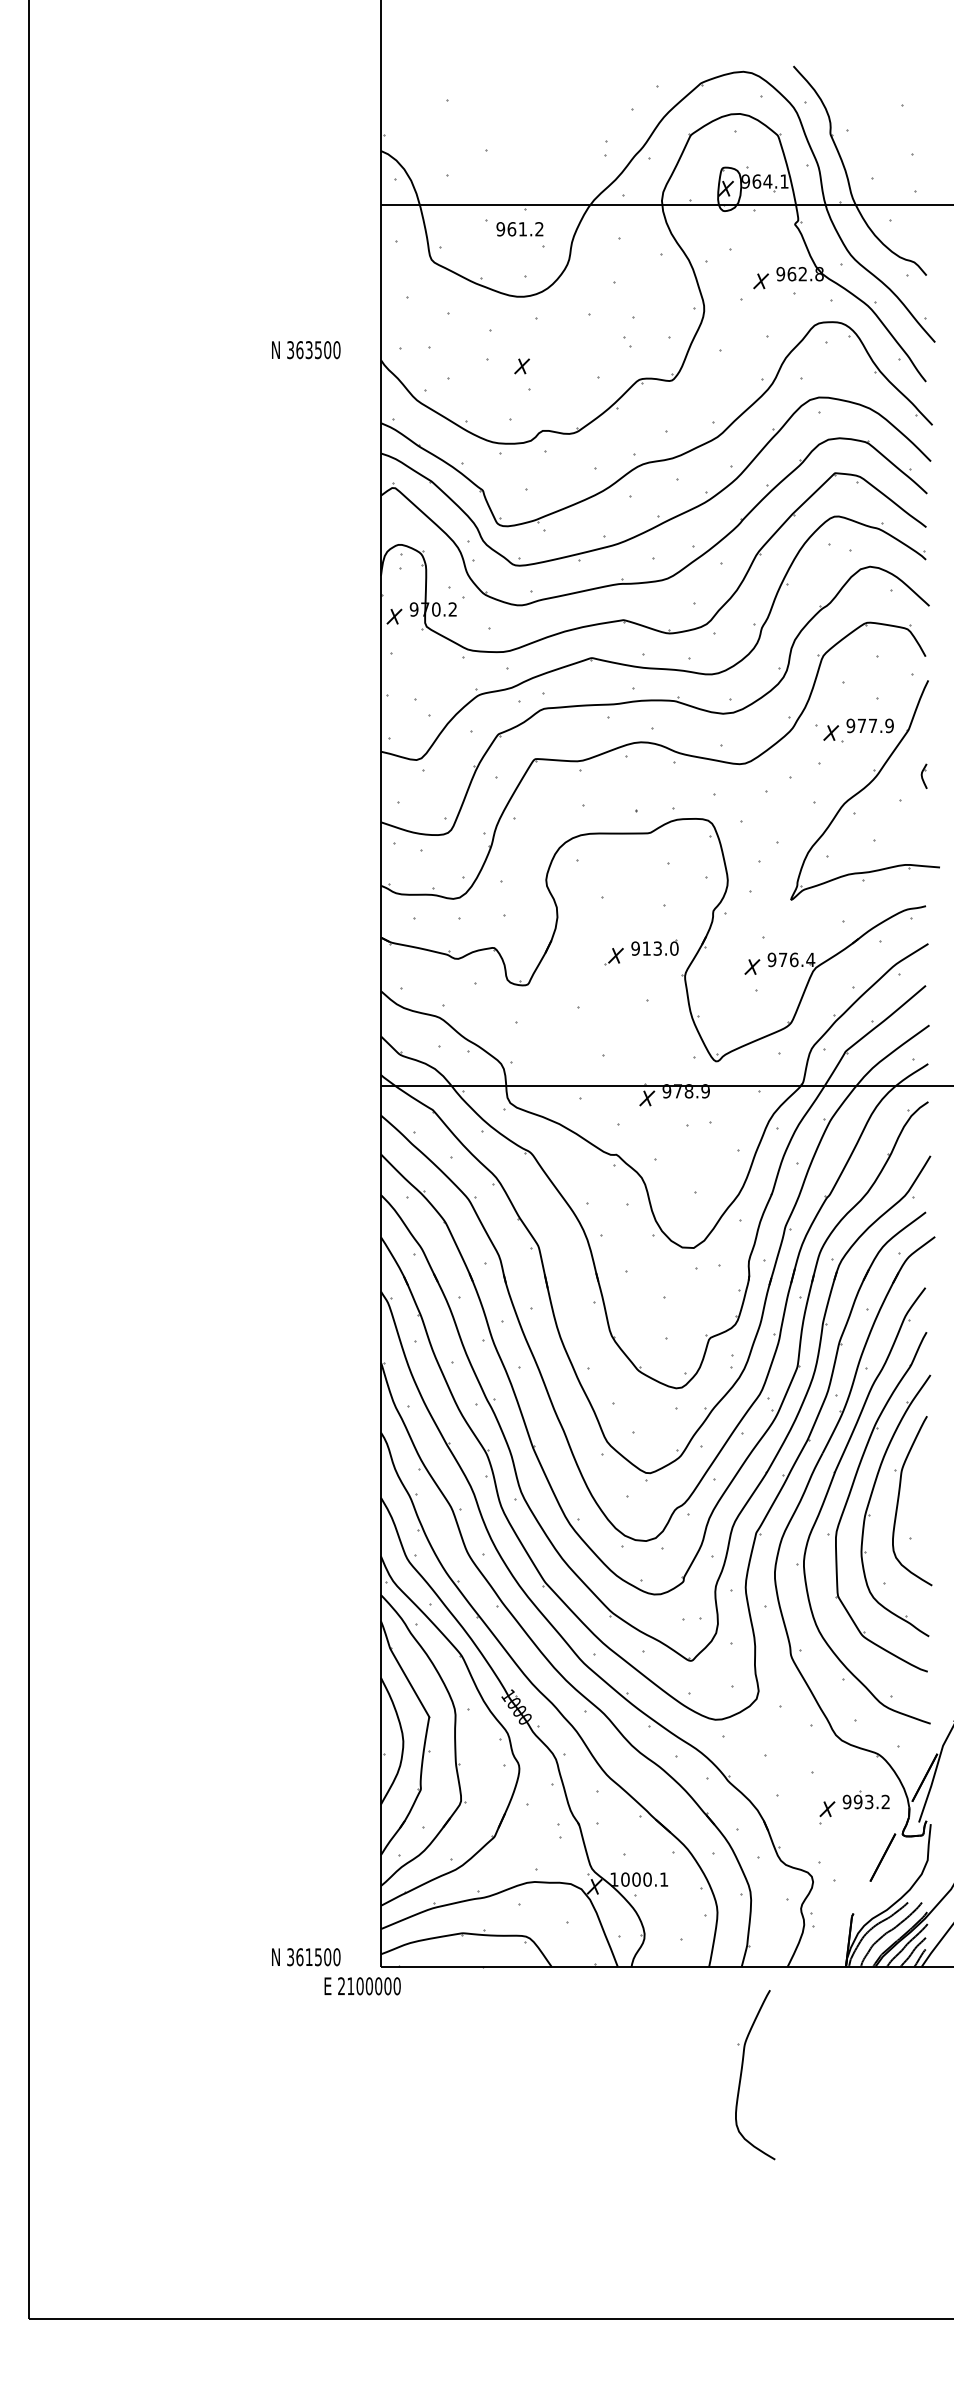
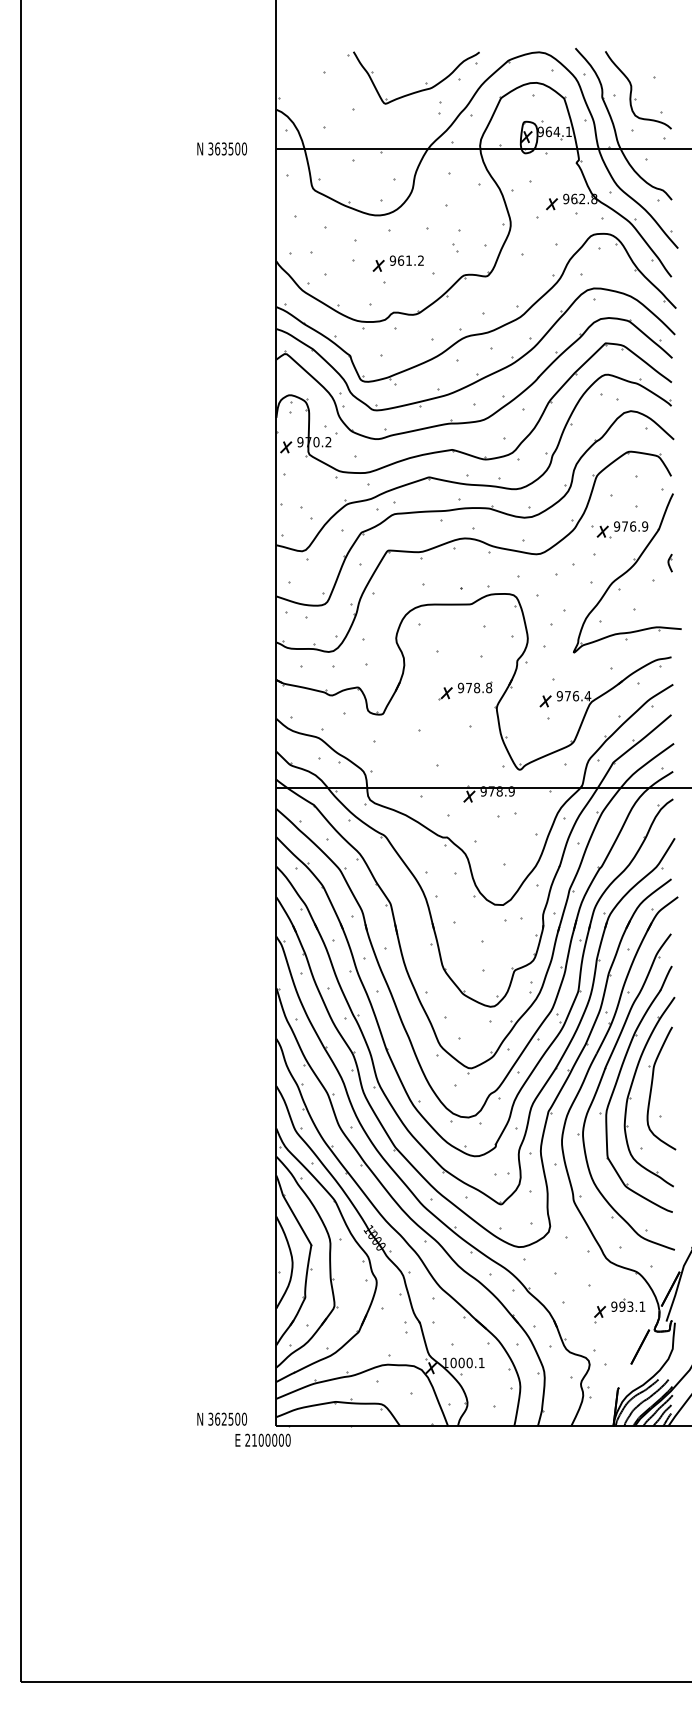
part: (586, 114) -> (425, 83), added
part: (871, 124) -> (632, 90), added
text: (519, 229) -> (406, 260), moved
text: (306, 350) -> (222, 149), moved
text: (872, 725) -> (632, 526), 977.9 -> 976.9
text: (660, 948) -> (479, 687), 913.0 -> 978.8
text: (885, 1801) -> (642, 1306), 993.2 -> 993.1
text: (308, 1956) -> (223, 1418), 361500 -> 362500
part: (742, 2073) -> (538, 1503), removed

